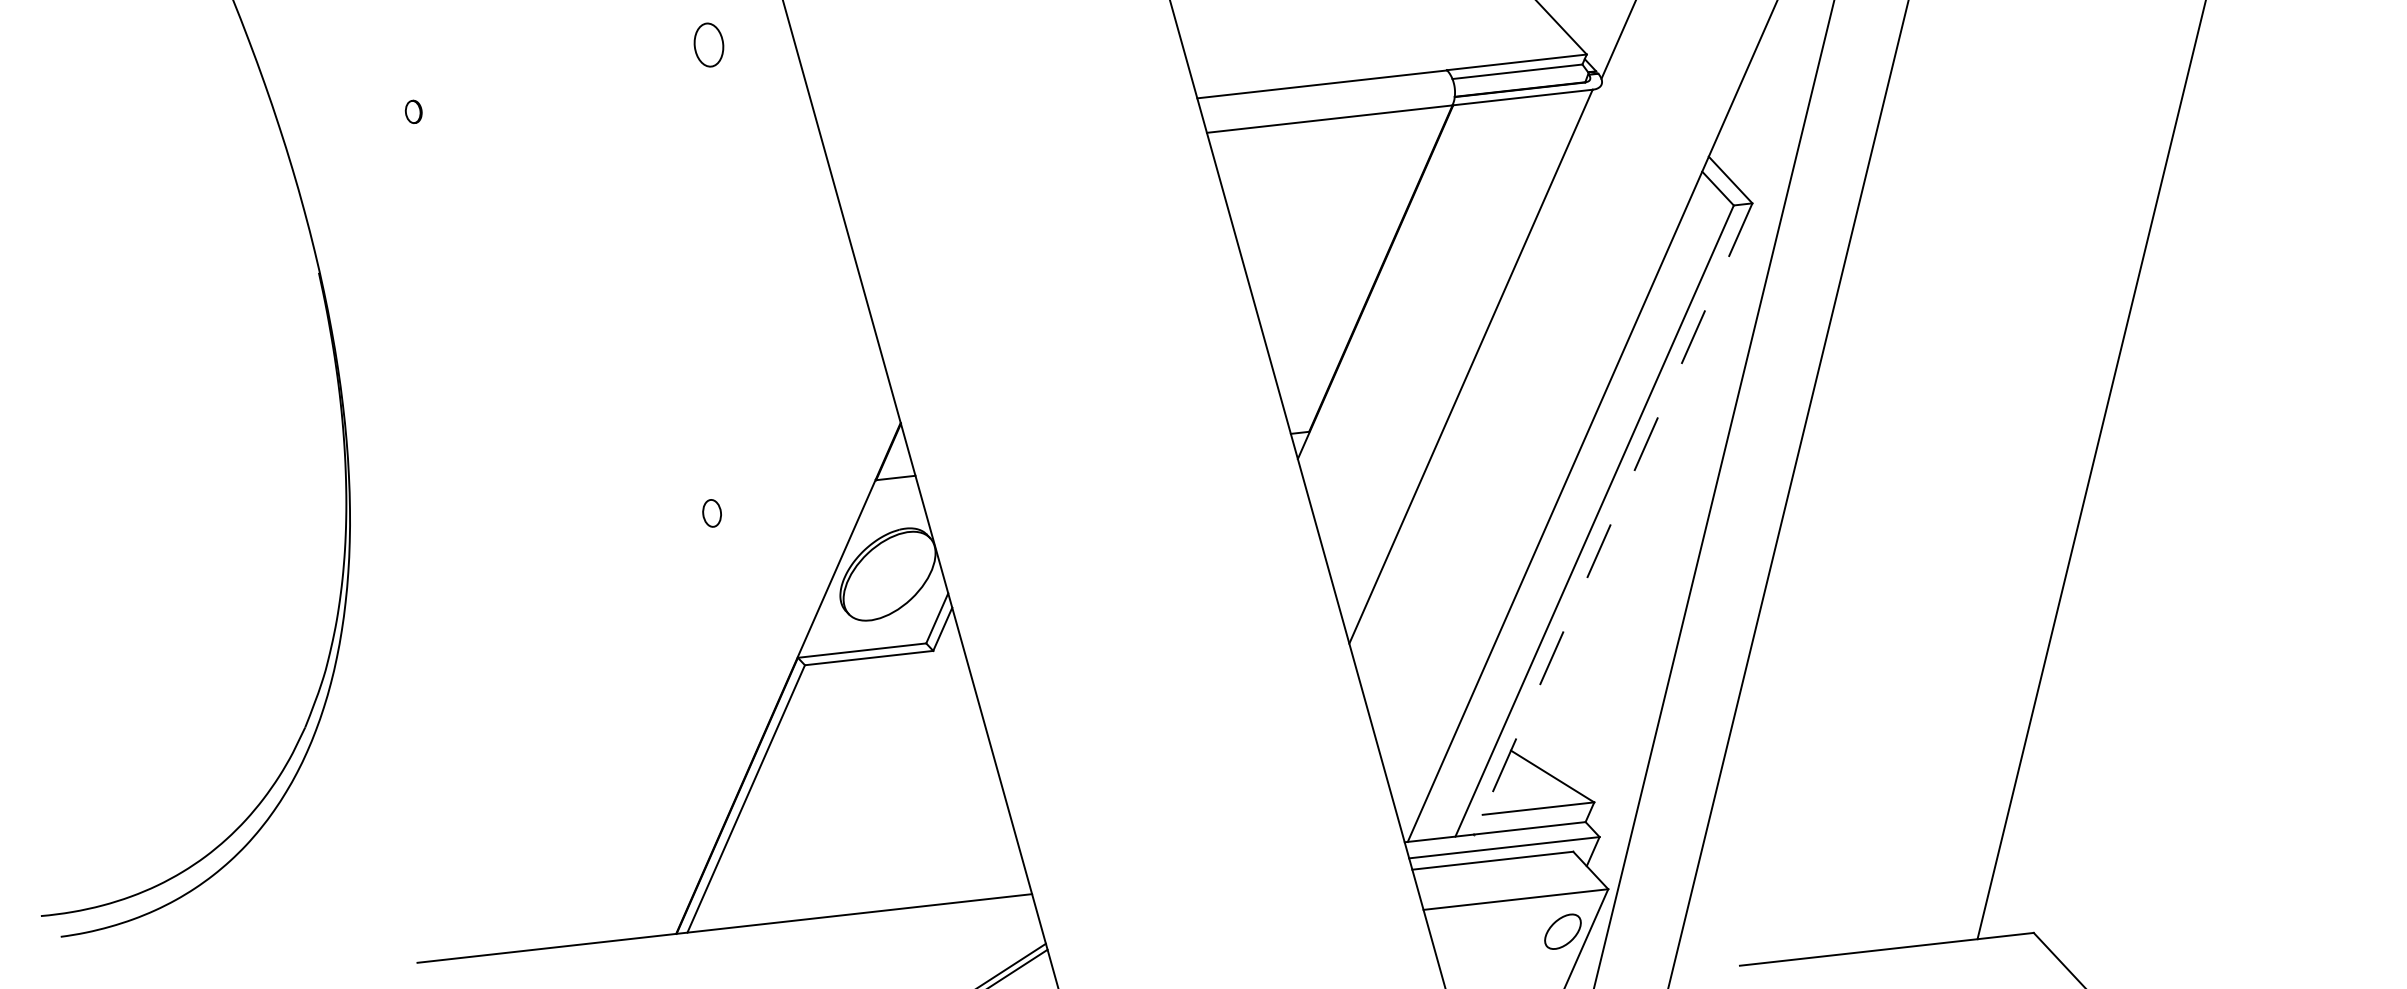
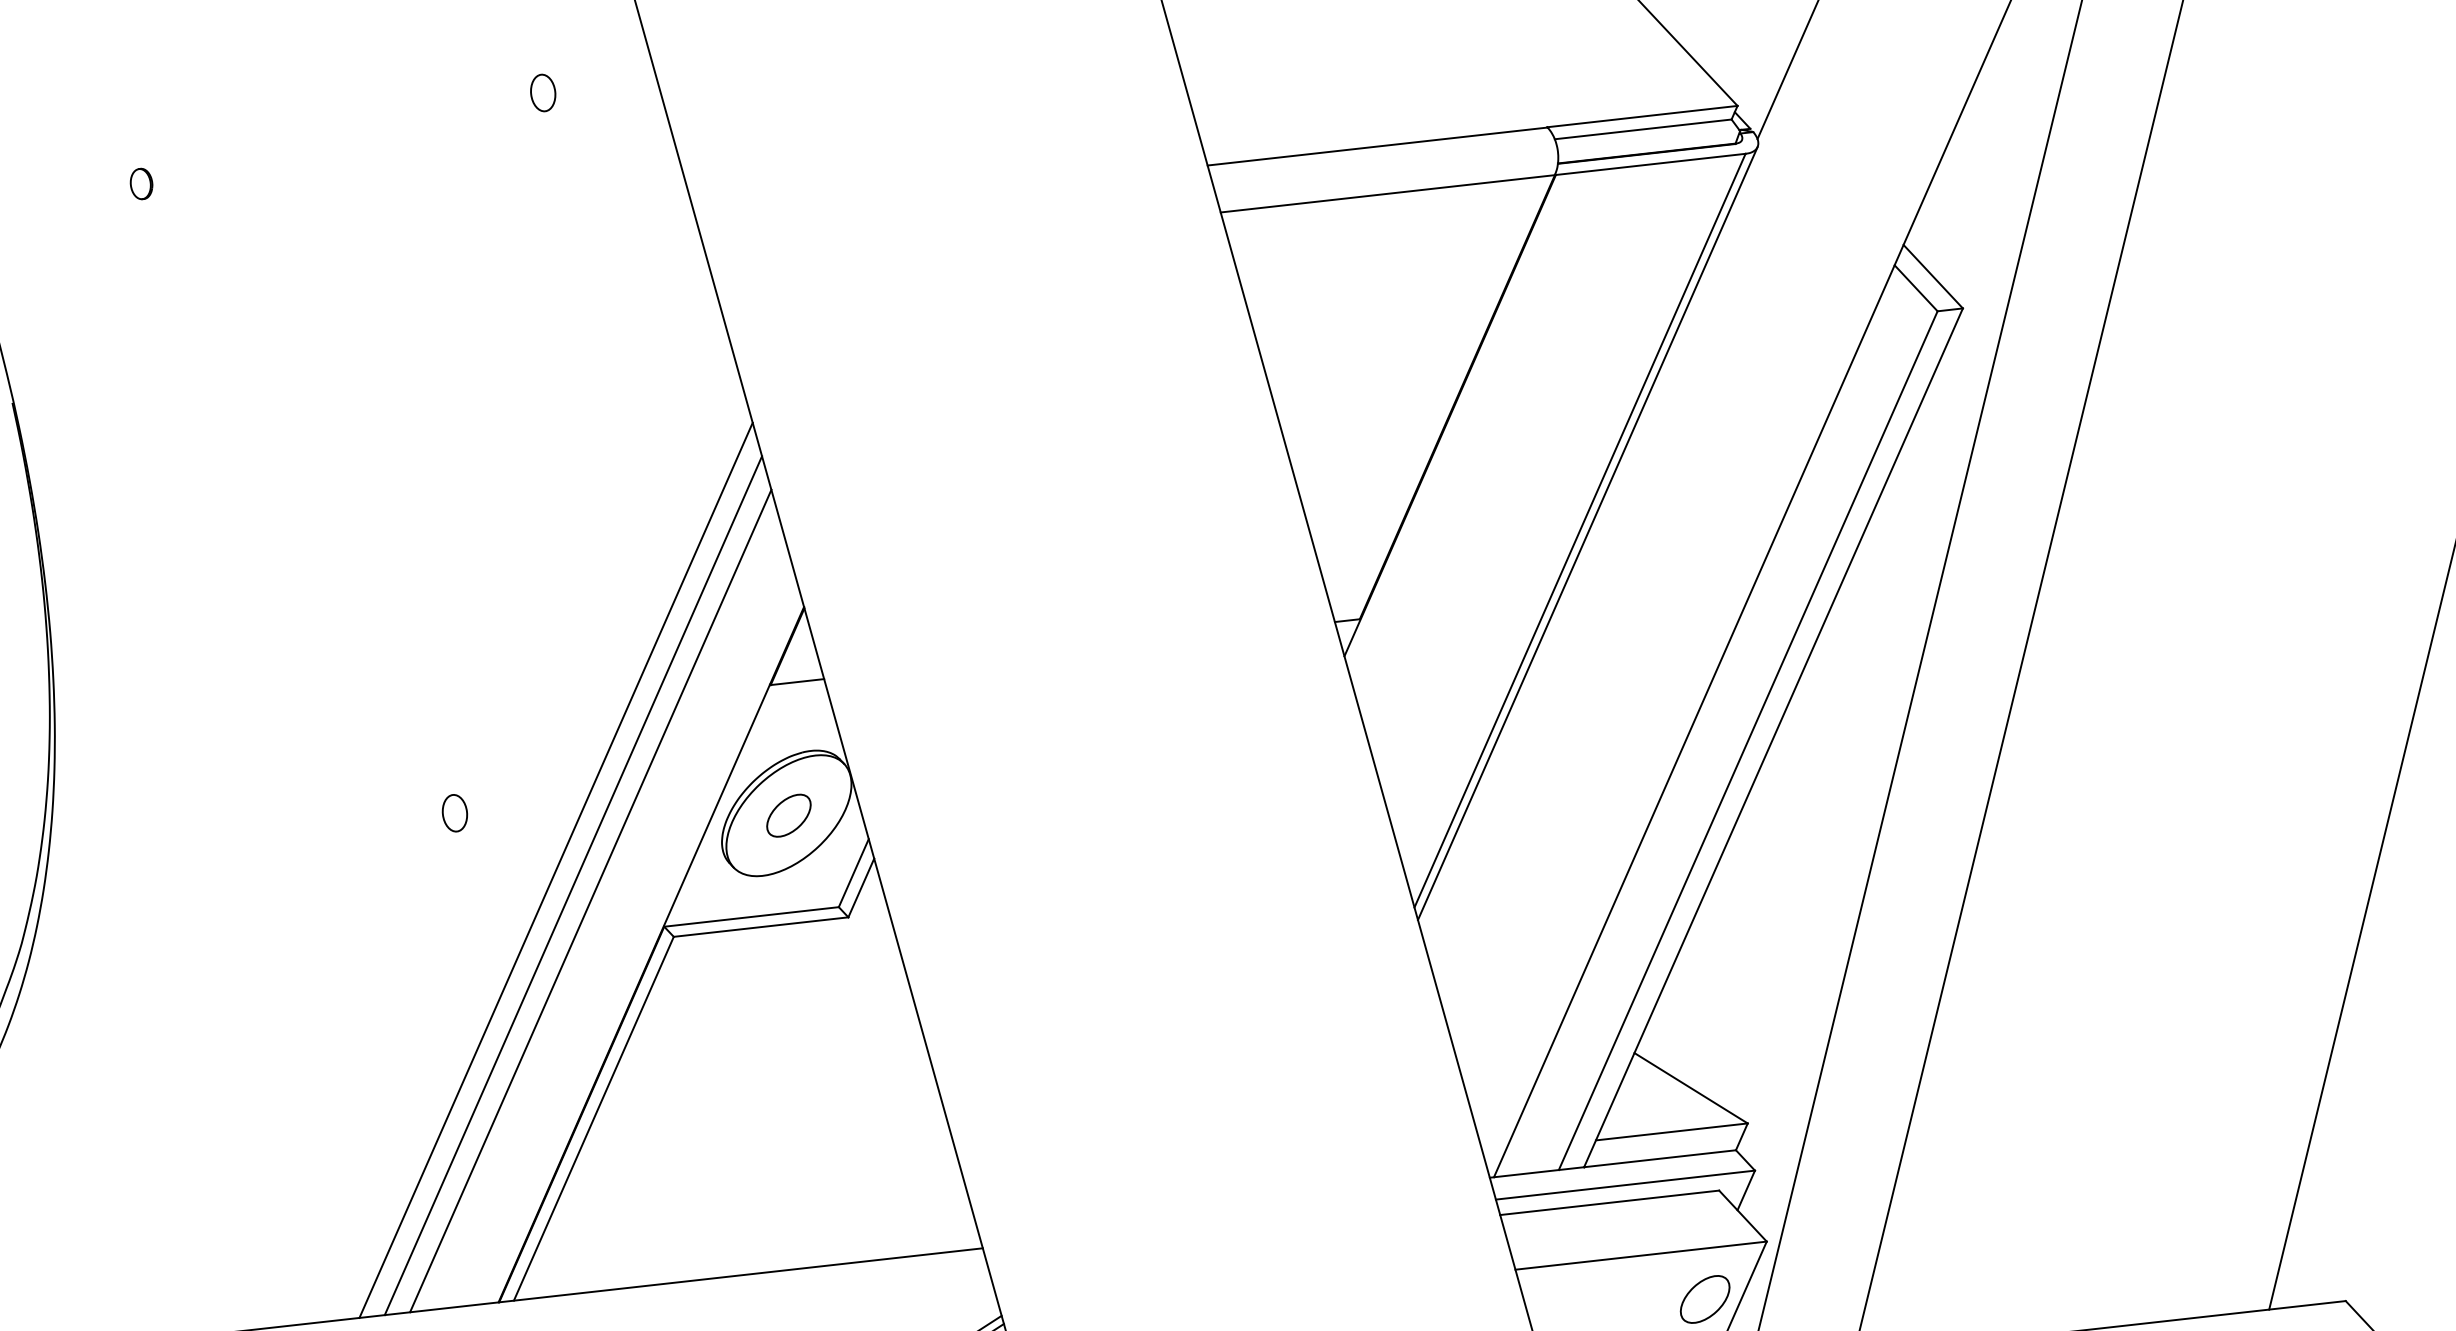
part: (708, 44) -> (542, 92), size x0.62
line: (1476, 368) -> (1587, 533), added
part: (711, 513) -> (454, 813), moved
line: (1613, 518) -> (1773, 737), dashed -> solid
part: (889, 575) -> (788, 814), added
line: (717, 616) -> (554, 870), added
line: (730, 627) -> (572, 885), added
line: (743, 638) -> (590, 900), added

